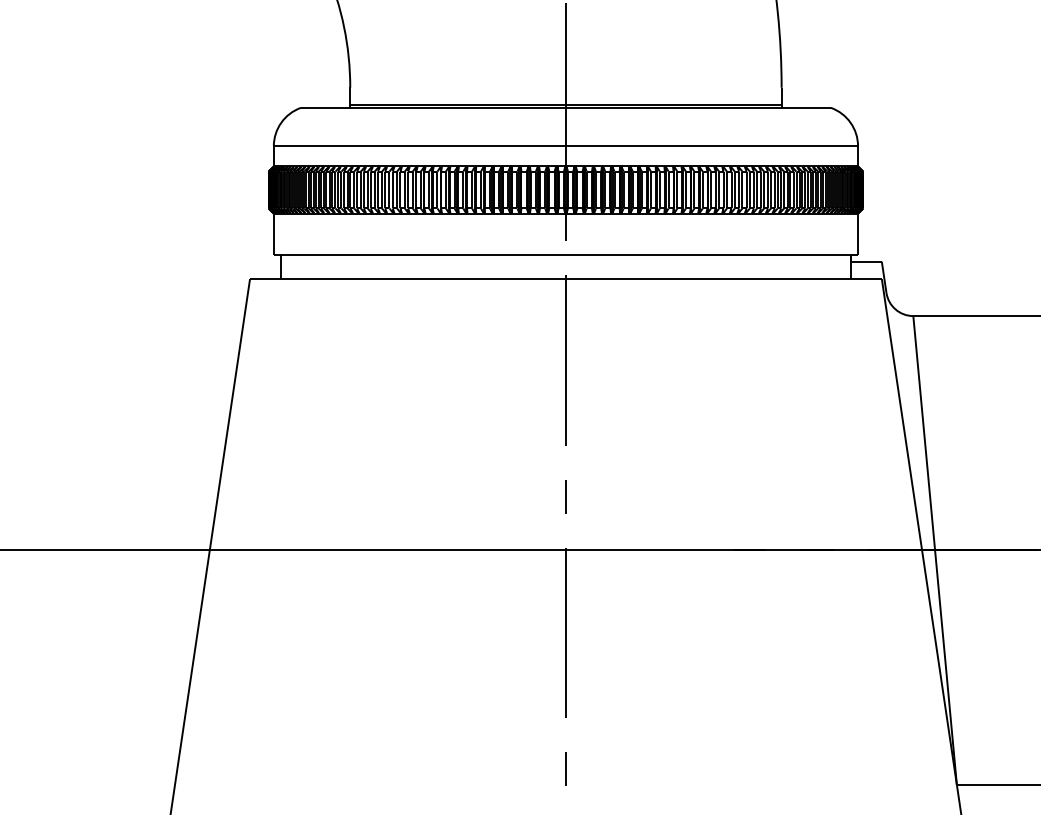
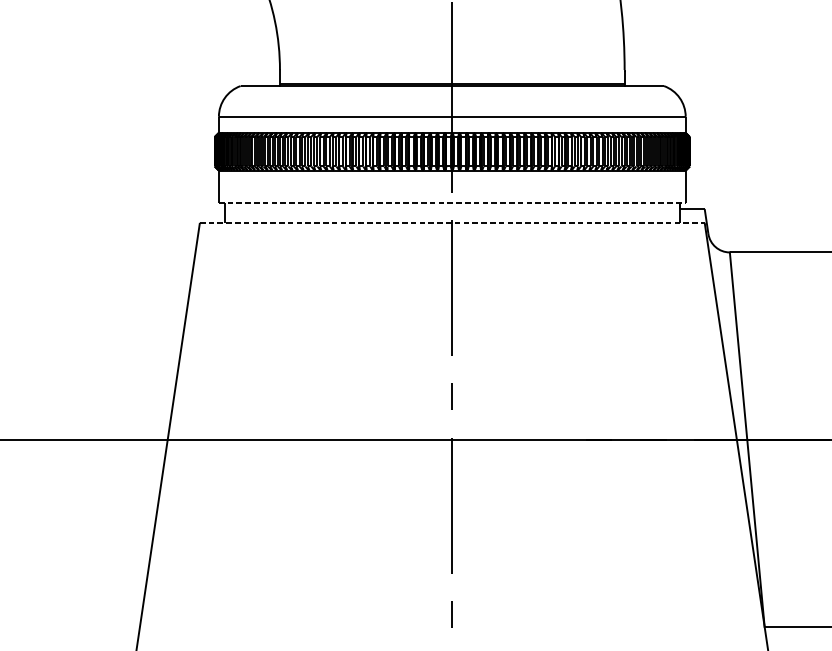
line: (566, 254) -> (452, 203), solid -> dashed
line: (565, 279) -> (451, 223), solid -> dashed

